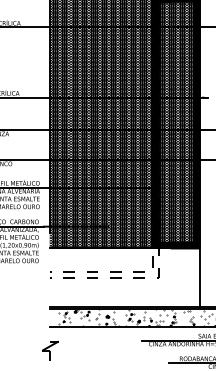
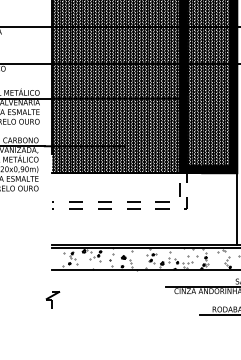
part: (50, 350) -> (52, 299), size x0.7

